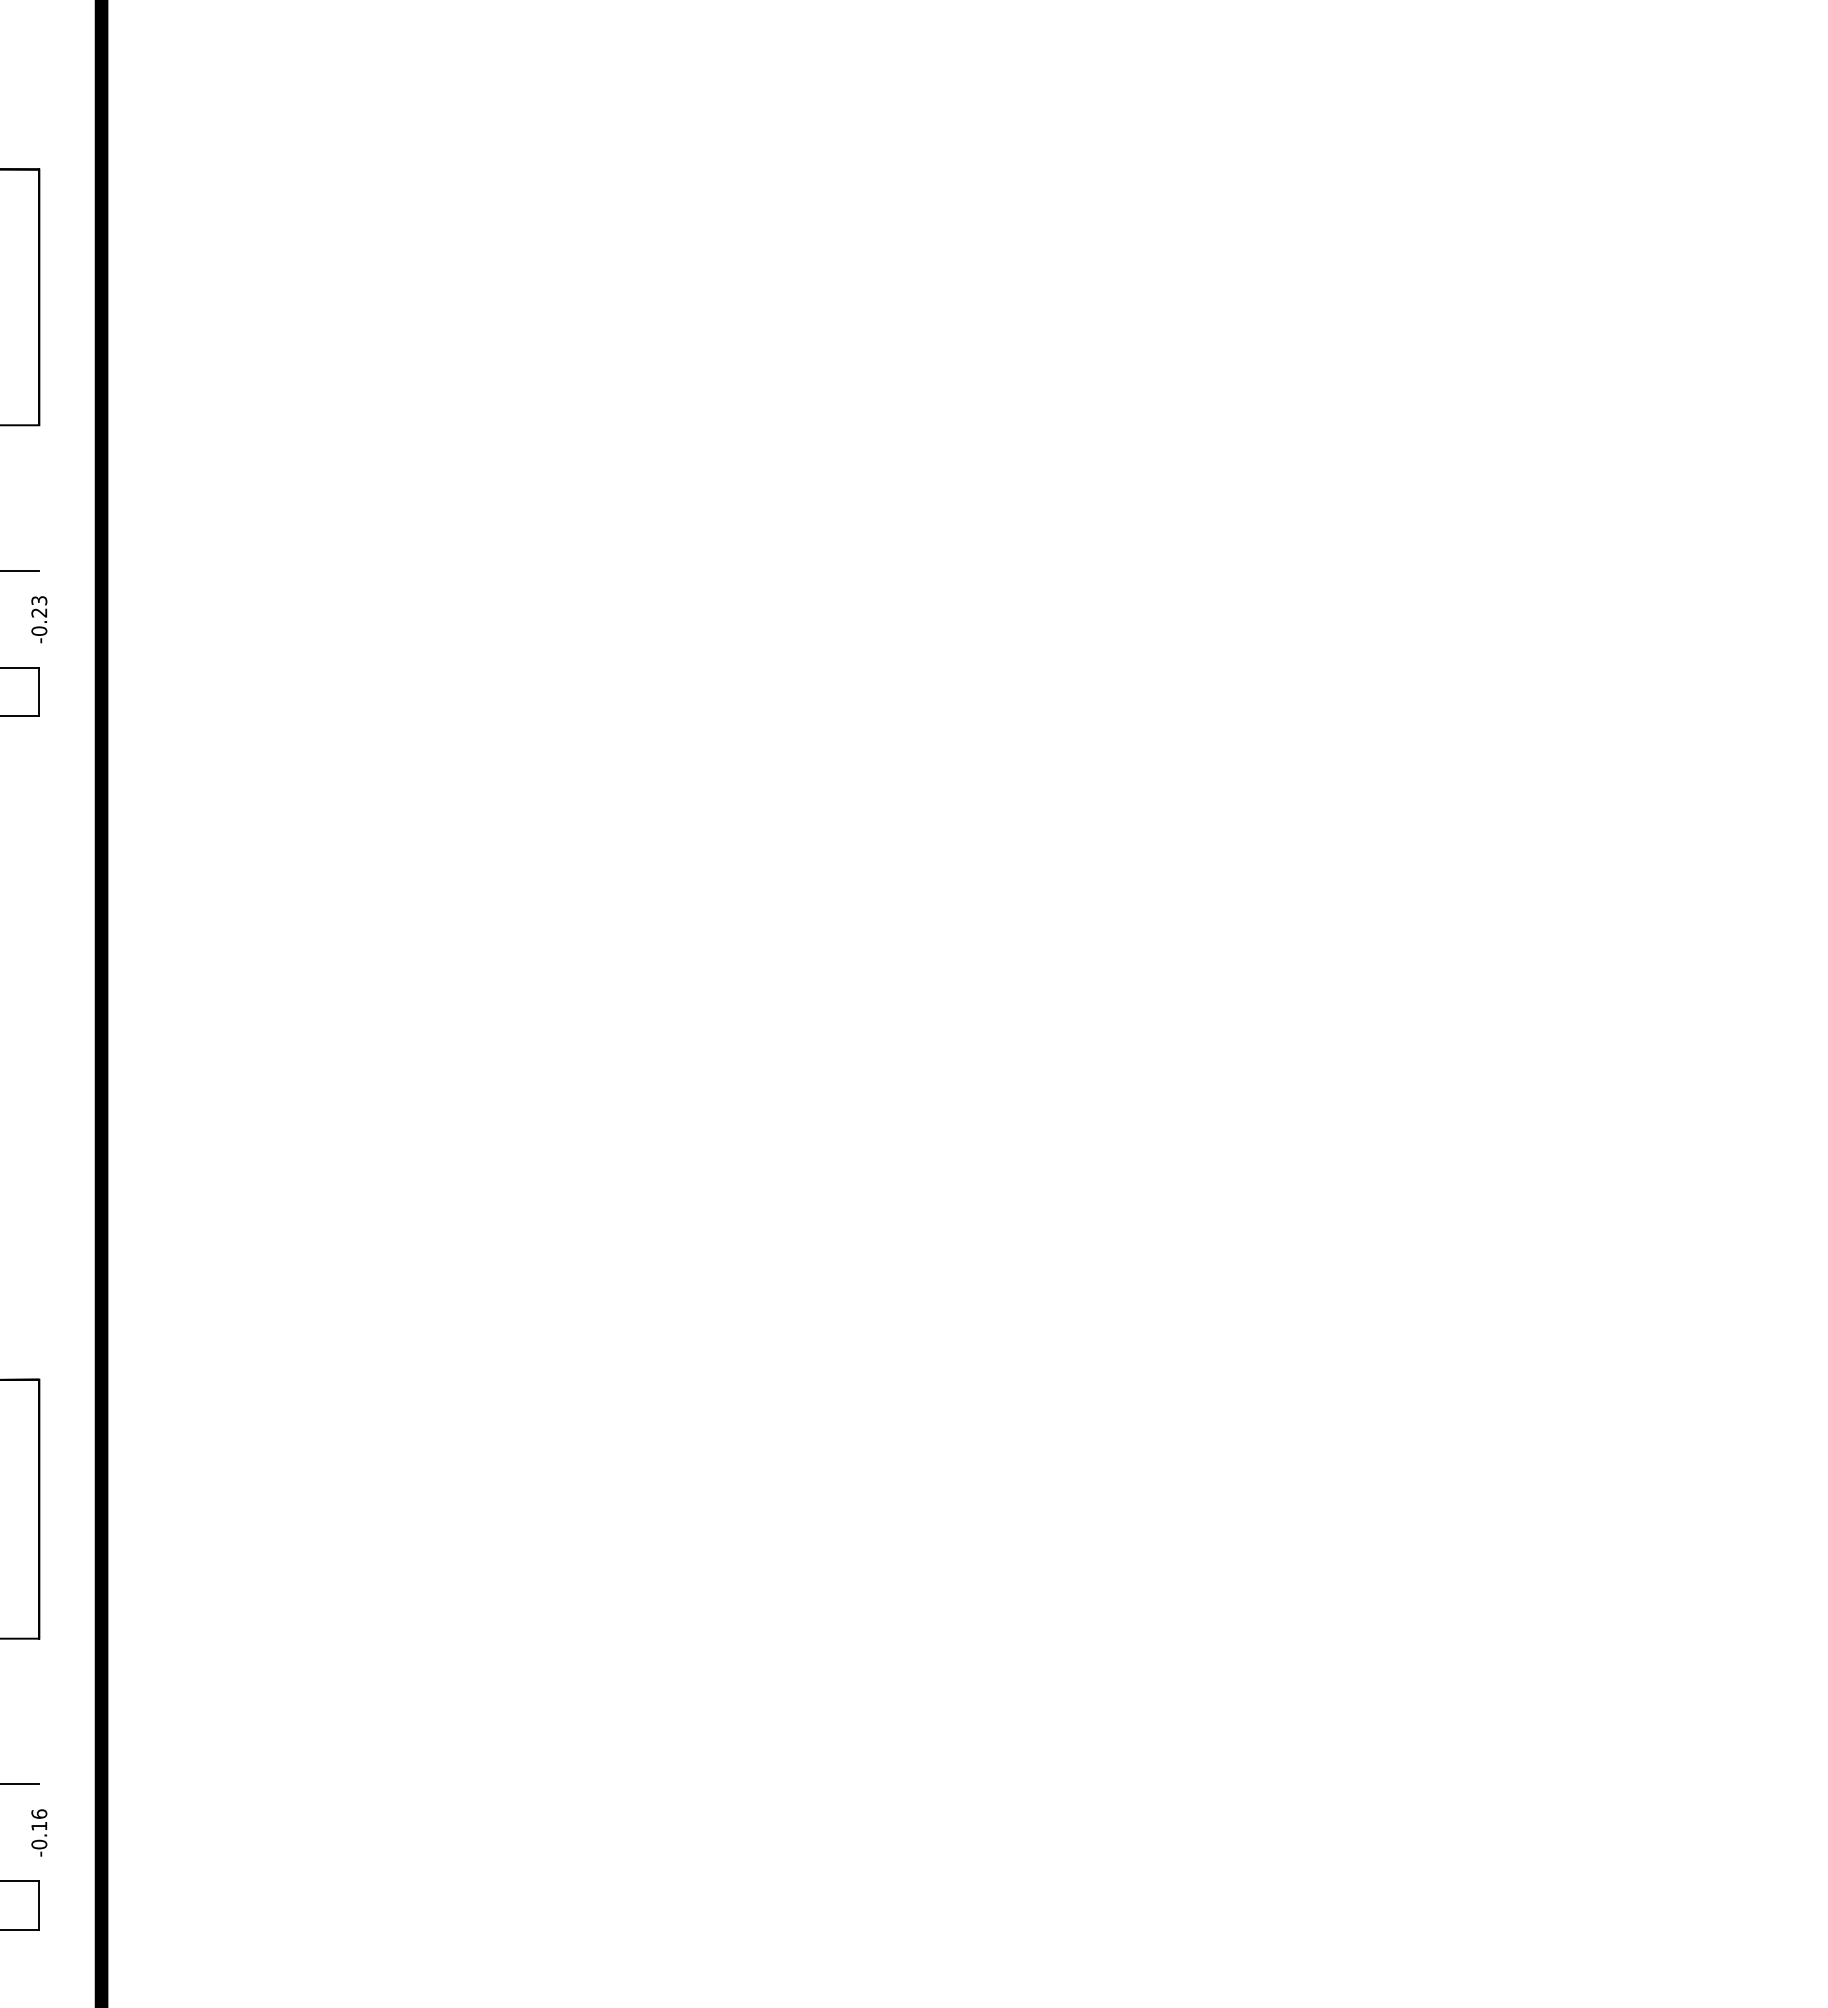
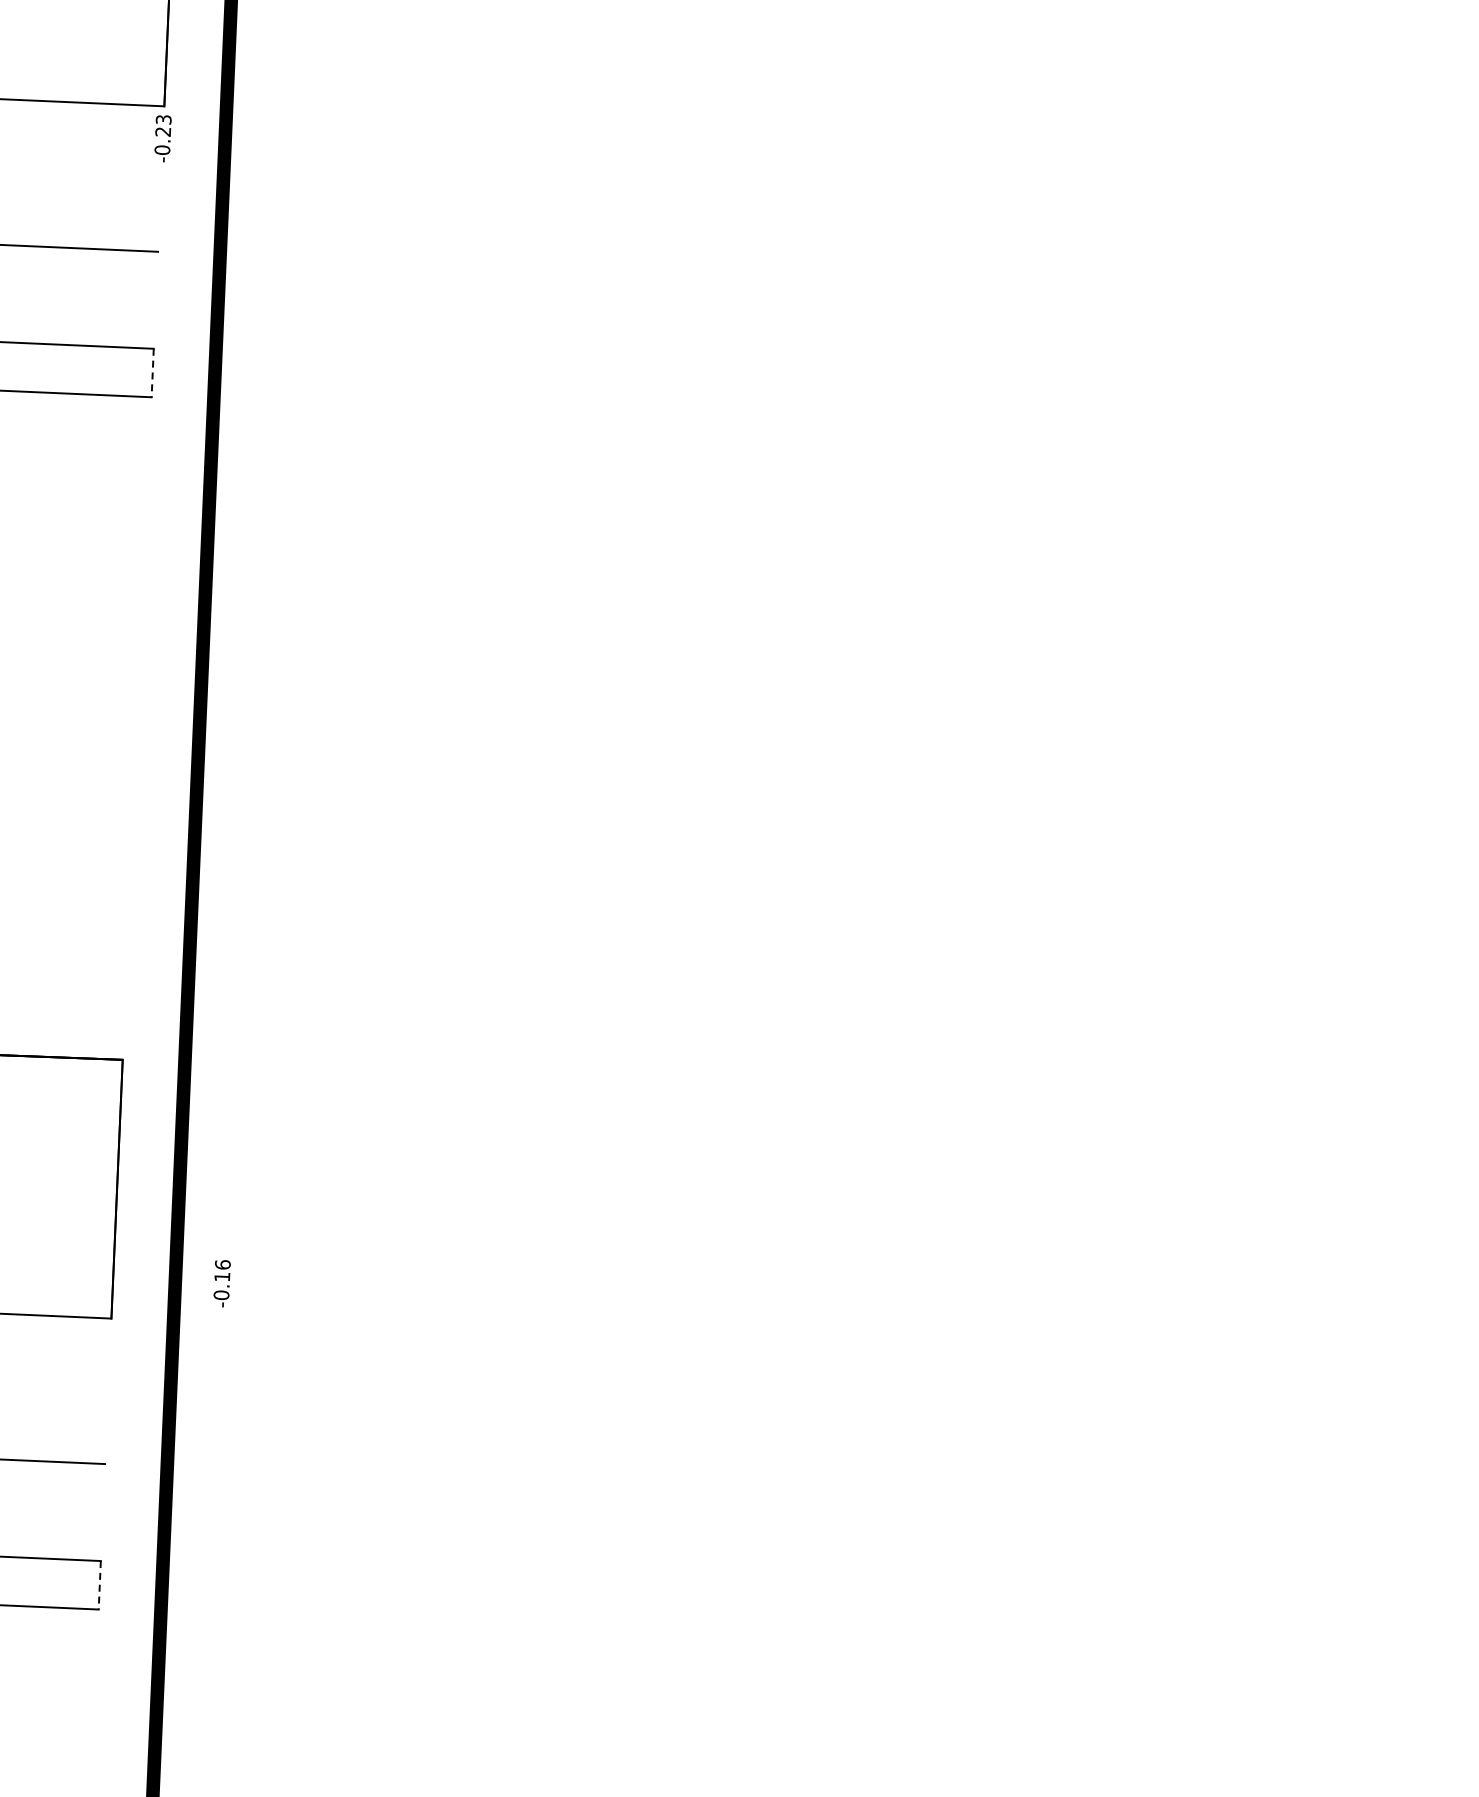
text: (39, 619) -> (163, 138), moved
line: (39, 692) -> (152, 373), solid -> dashed
text: (39, 1832) -> (222, 1283), moved
line: (39, 1906) -> (99, 1586), solid -> dashed

